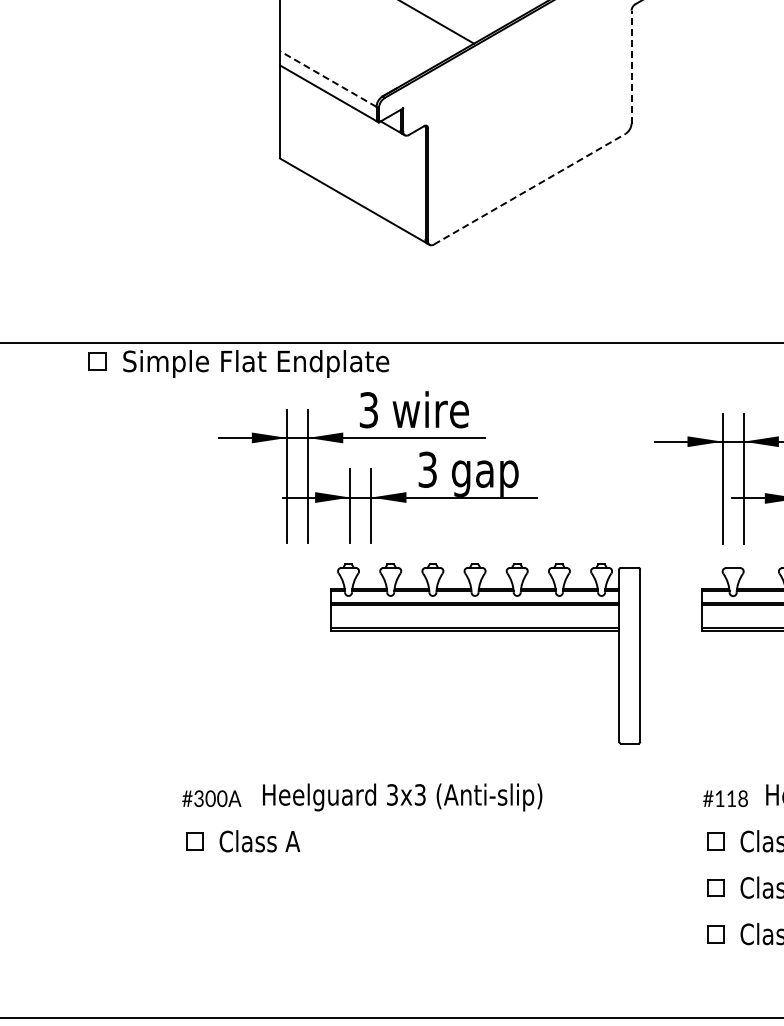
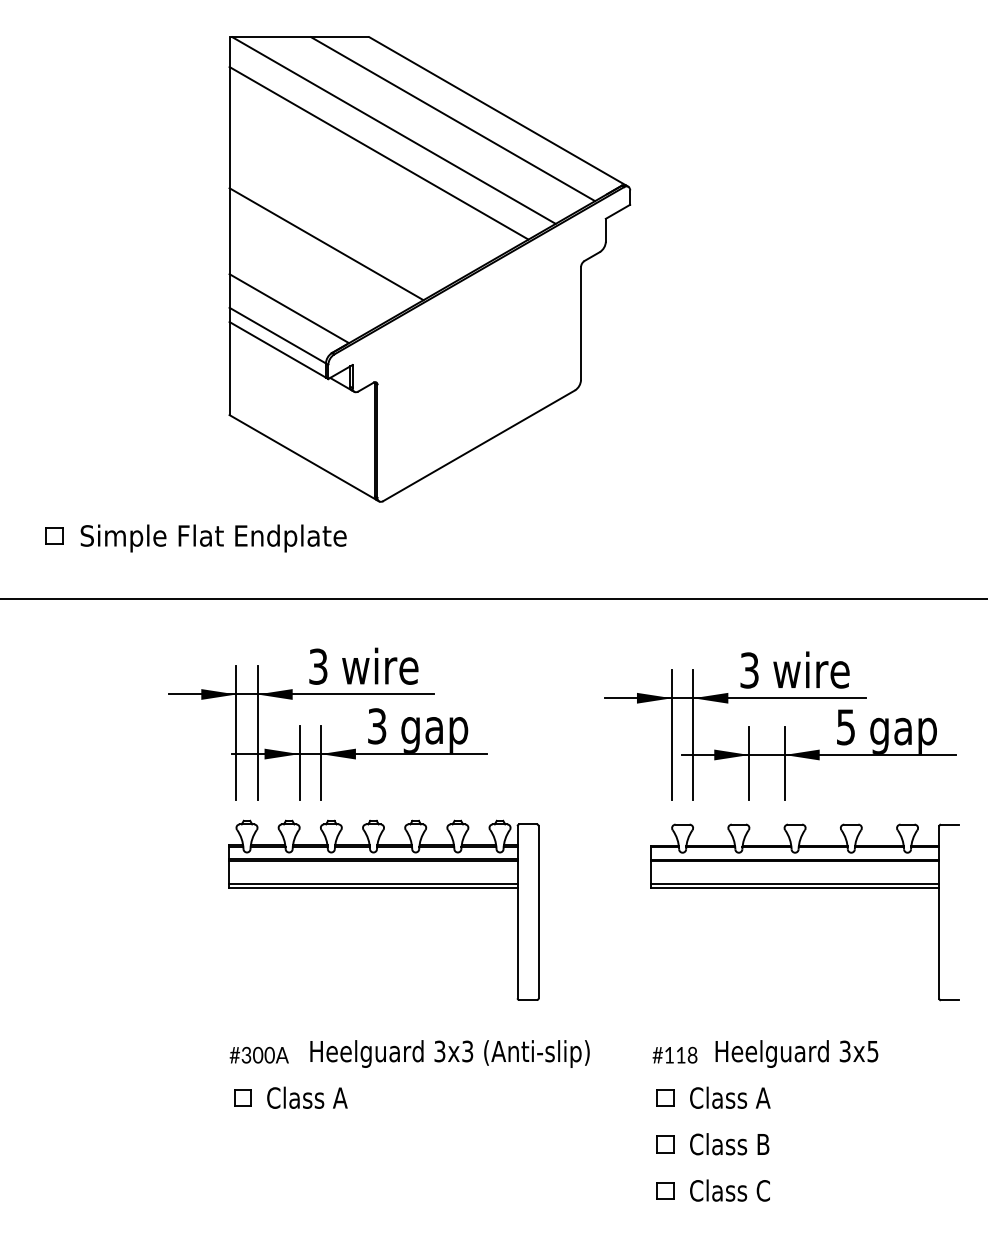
line: (340, 51) -> (289, 308), added
line: (632, 66) -> (581, 323), dashed -> solid
line: (328, 78) -> (277, 335), dashed -> solid
line: (530, 188) -> (479, 445), dashed -> solid
part: (238, 363) -> (195, 538), moved
part: (485, 631) -> (383, 888), moved
part: (358, 804) -> (405, 1061), moved

